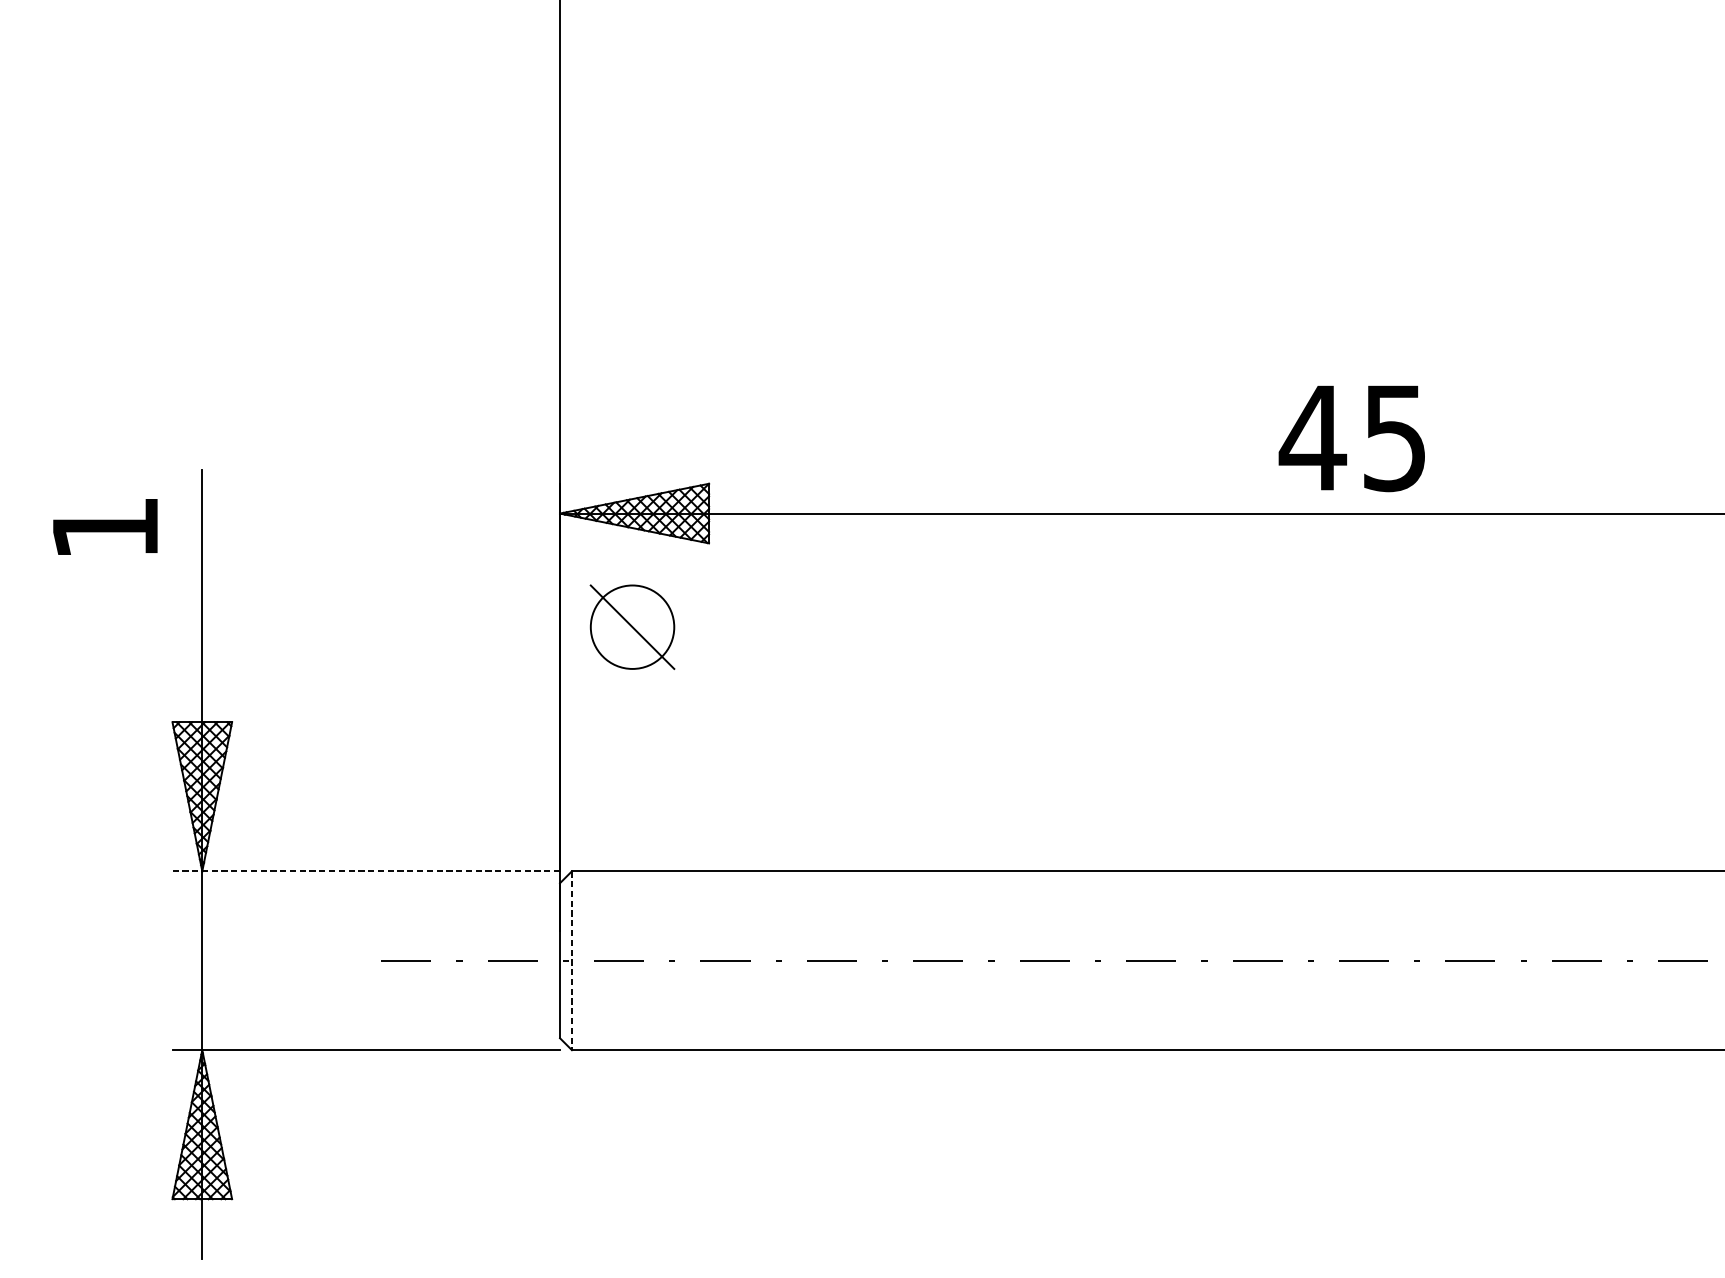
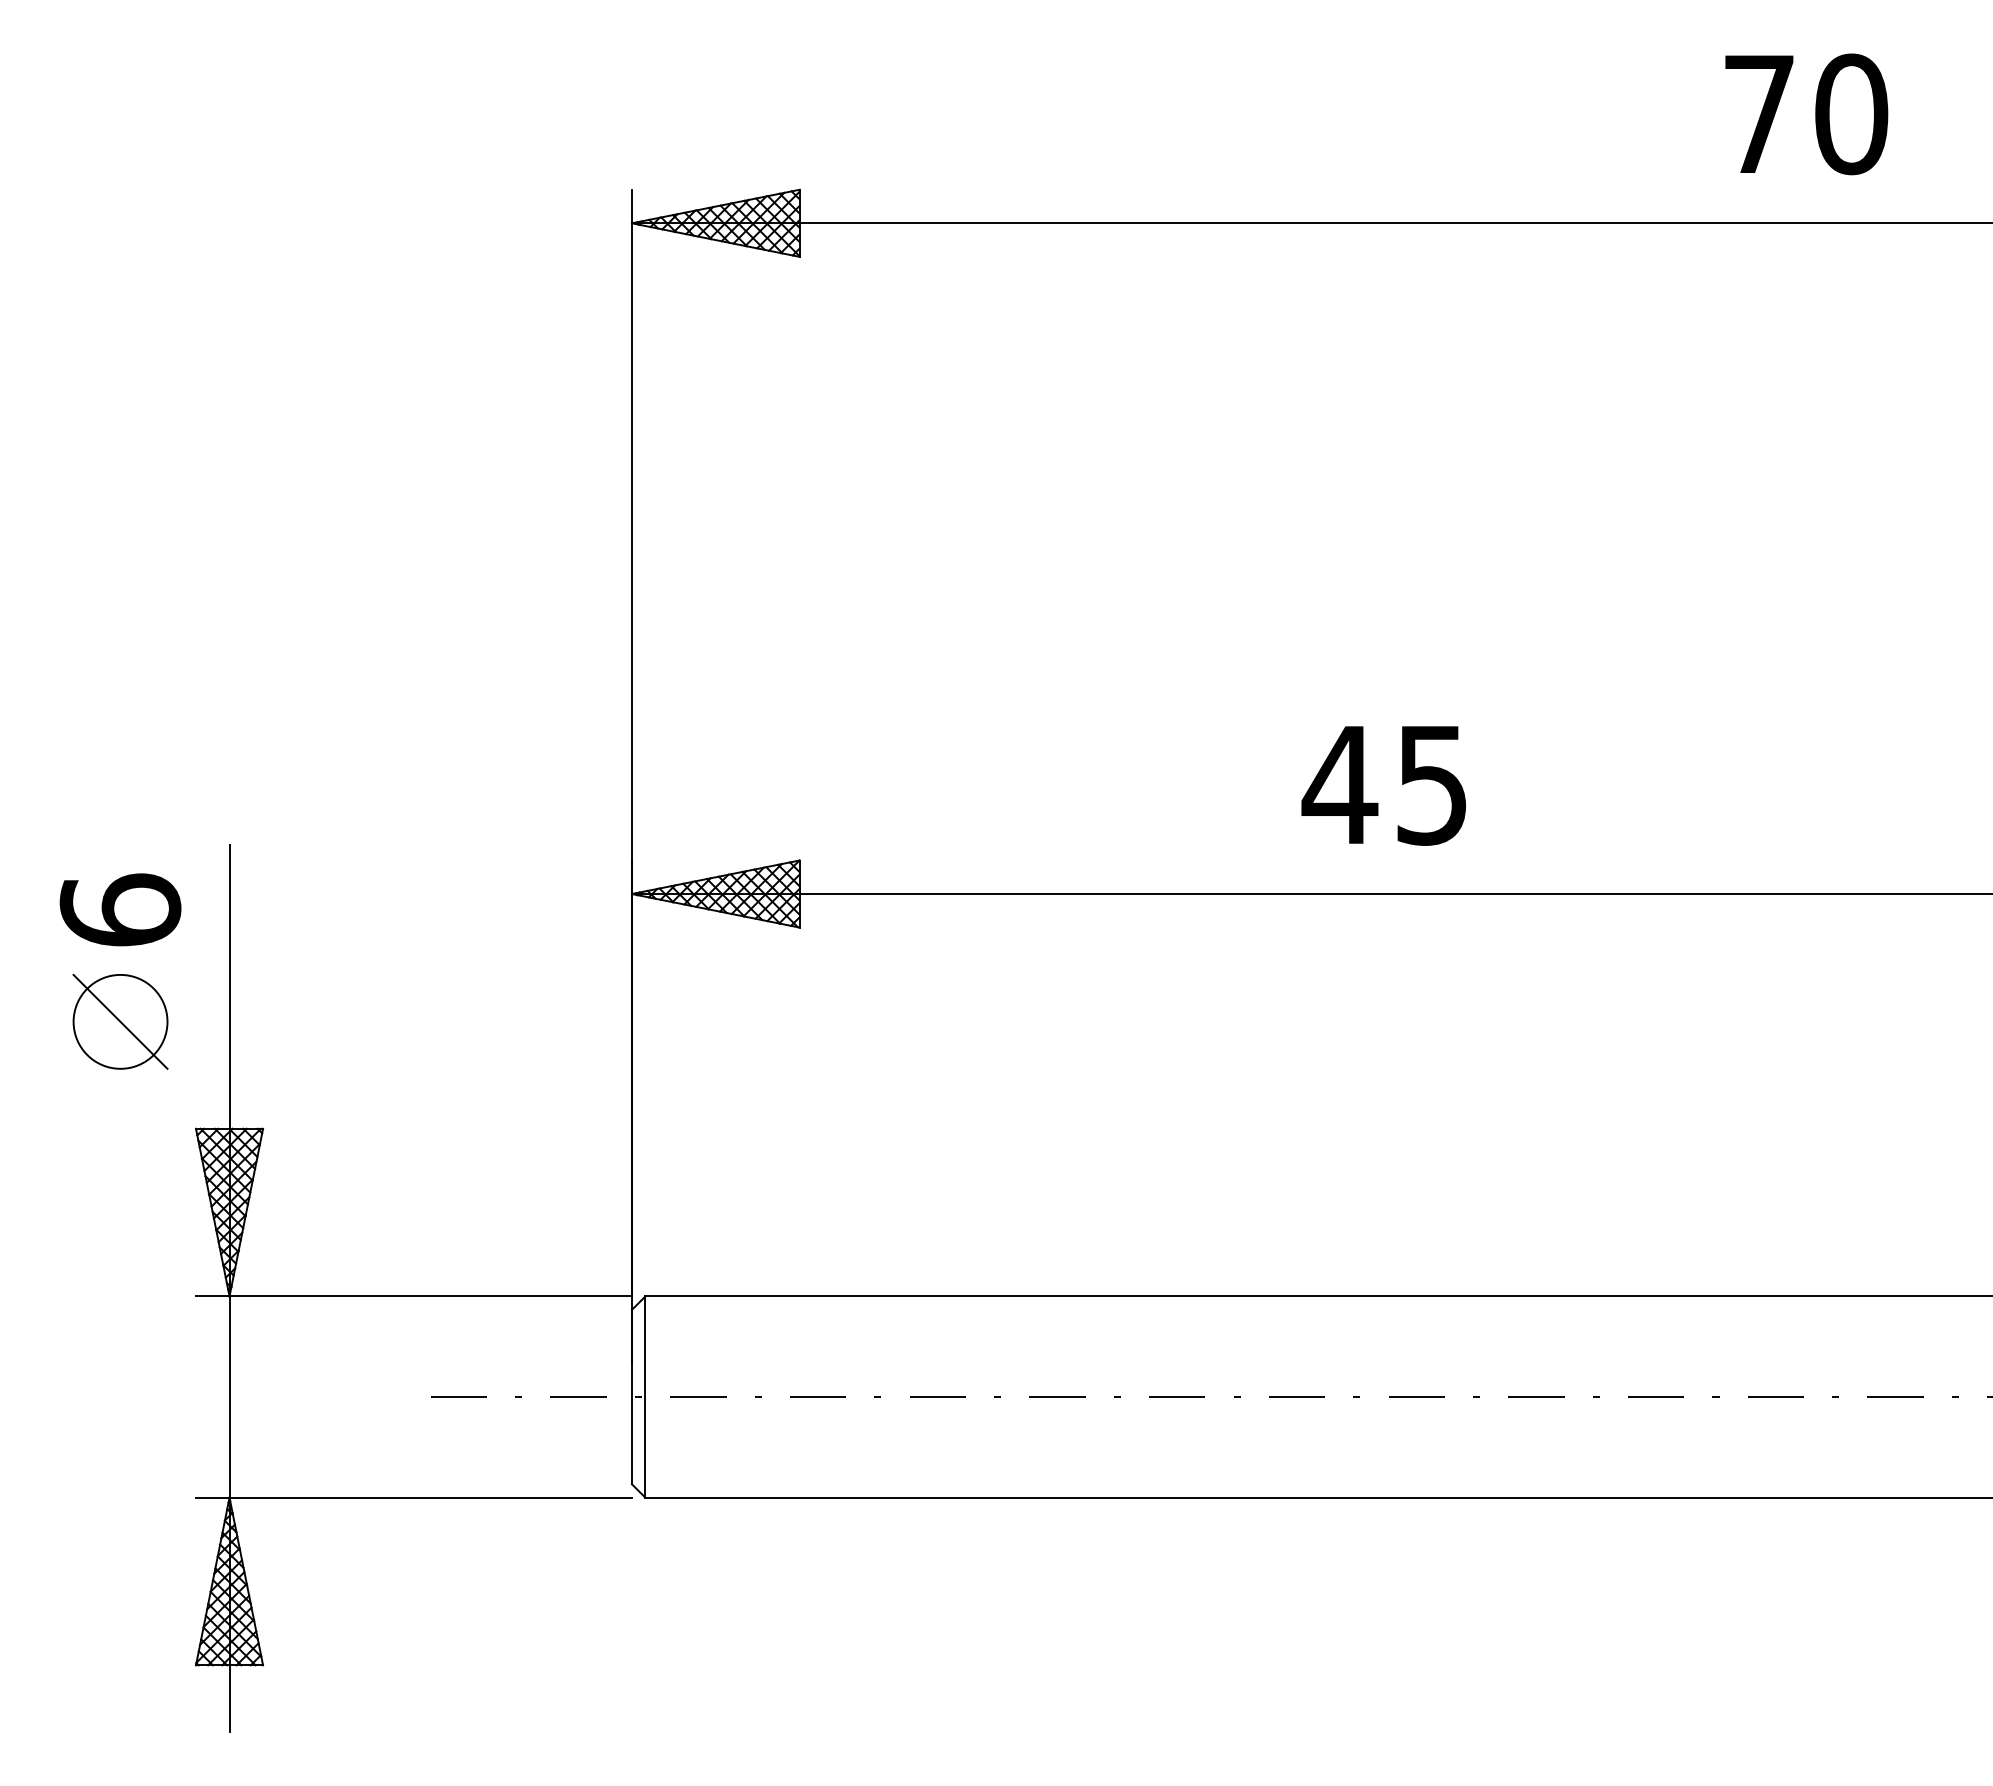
text: (1351, 438) -> (1383, 785), moved
text: (105, 527) -> (120, 909), 1 -> 6
part: (632, 626) -> (120, 1021), moved
line: (365, 871) -> (413, 1296), dashed -> solid
line: (572, 961) -> (645, 1397), dashed -> solid

